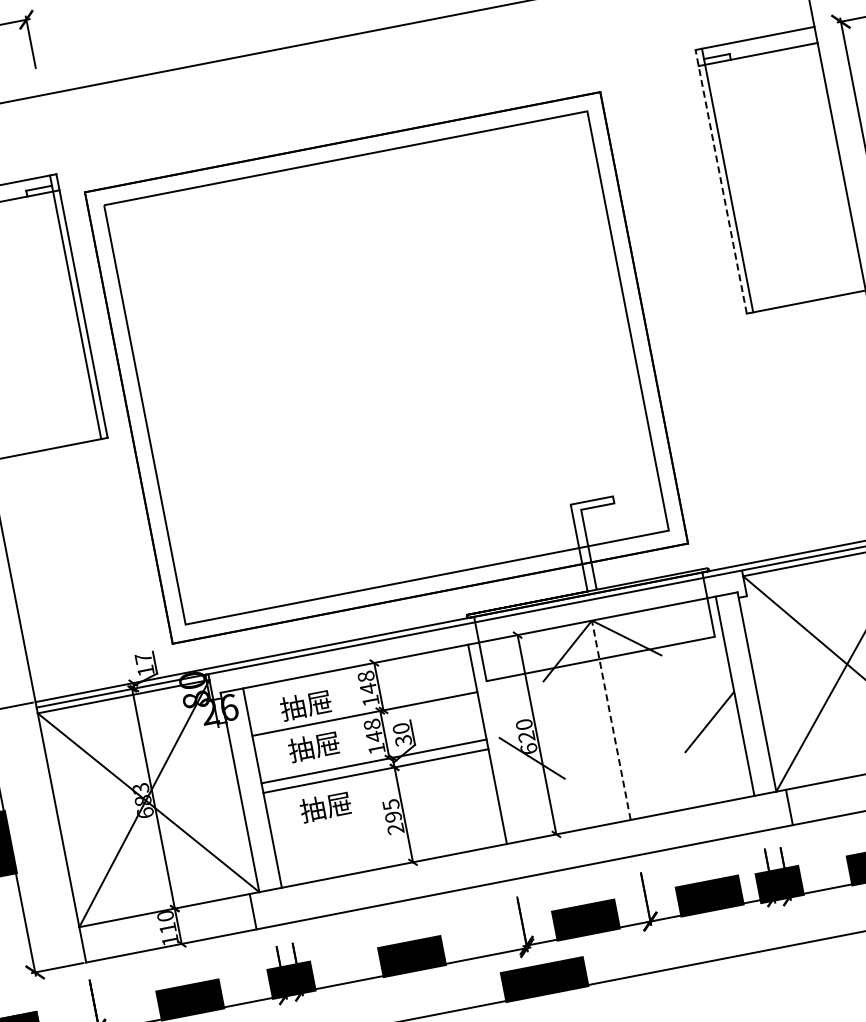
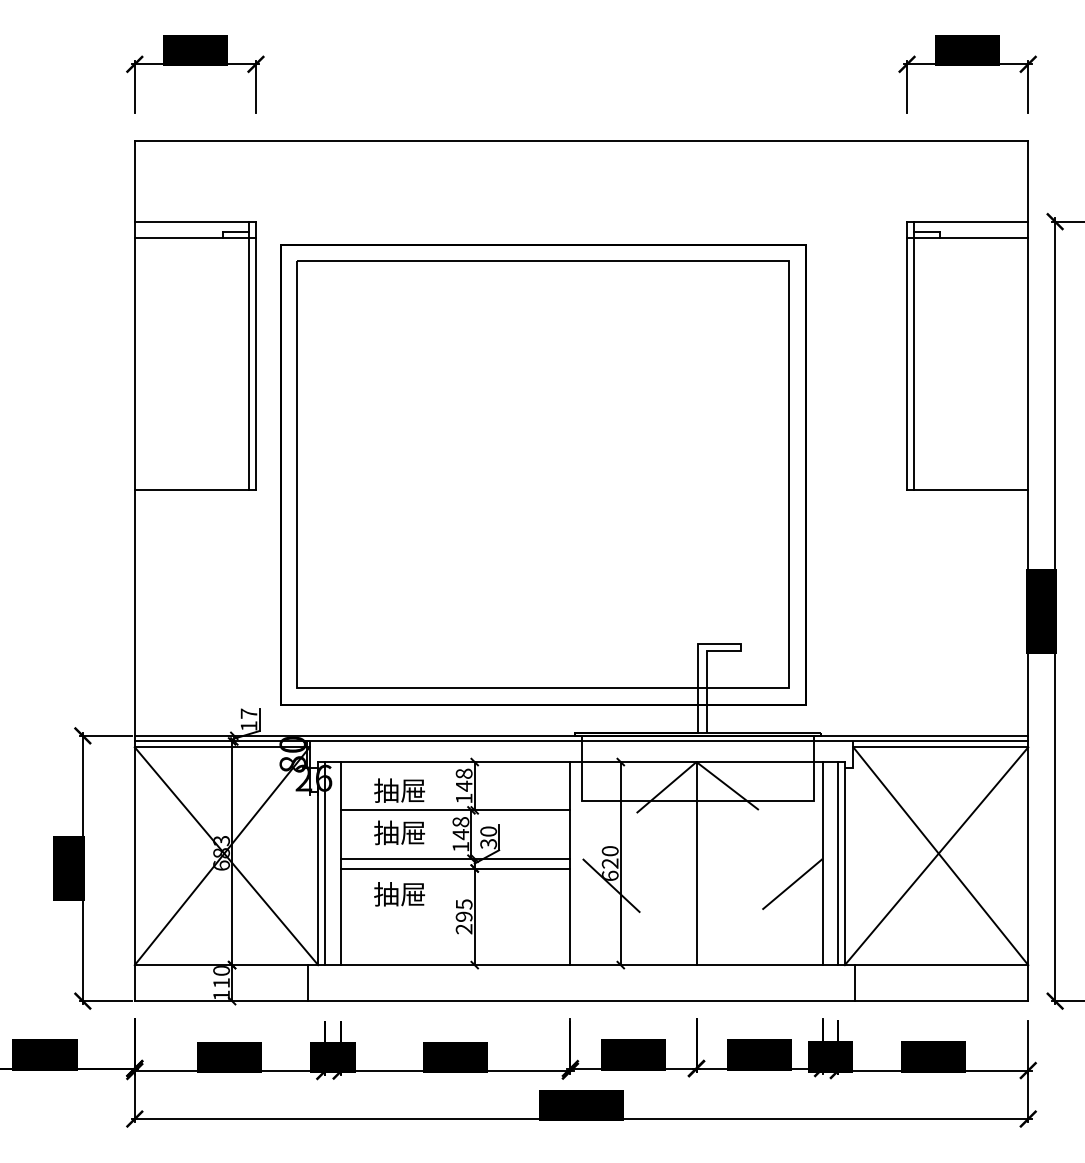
line: (721, 181) -> (907, 355), dashed -> solid
line: (750, 693) -> (838, 863), added
line: (611, 720) -> (696, 863), dashed -> solid
line: (246, 791) -> (324, 863), added

